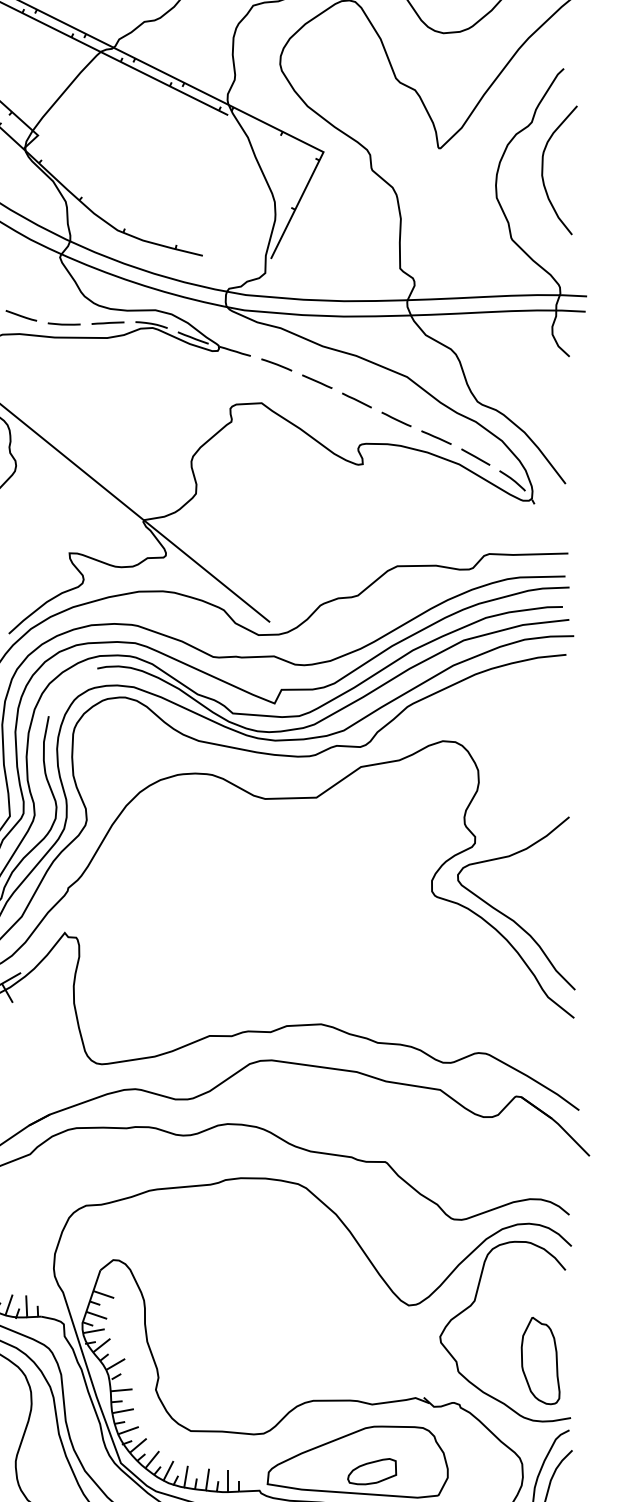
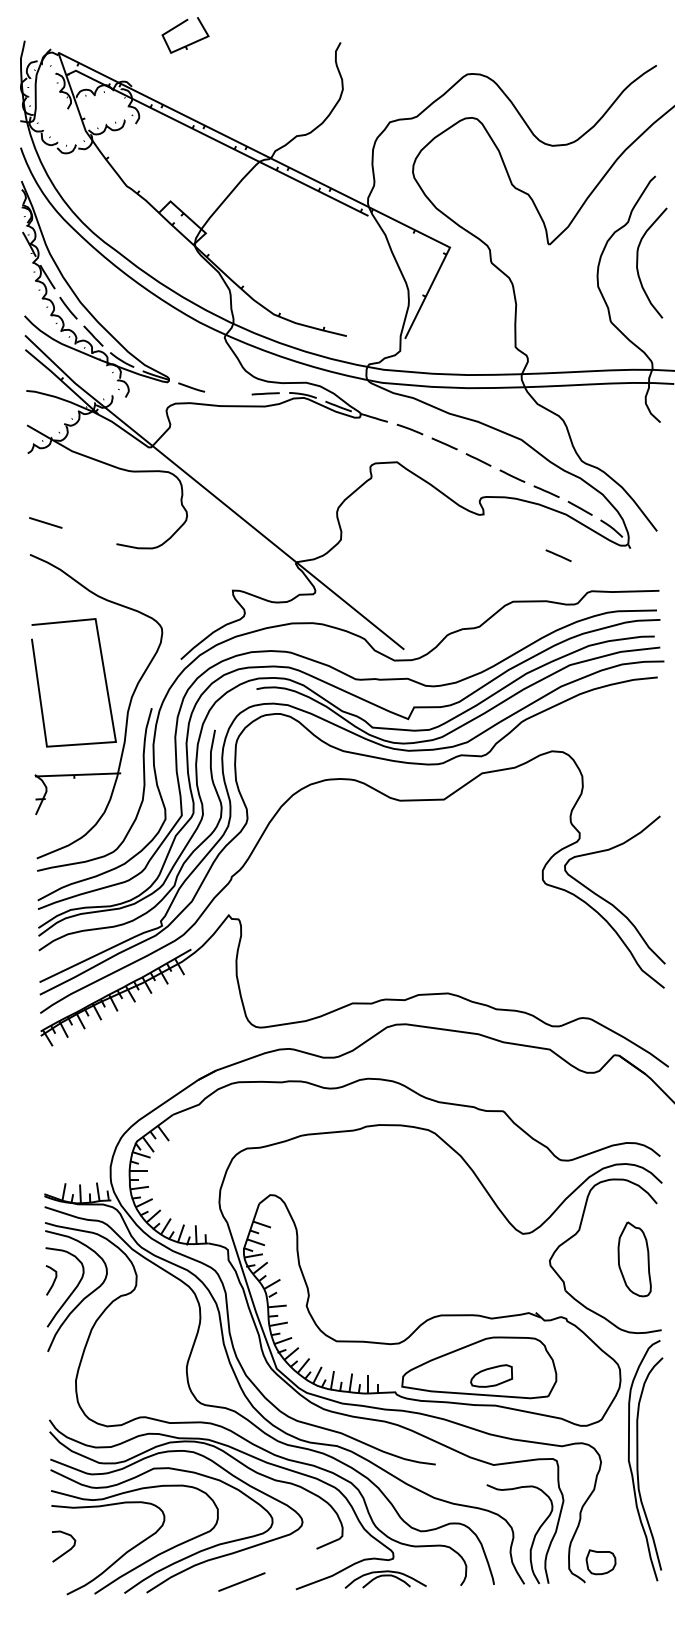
line: (64, 323) -> (228, 394), removed
line: (450, 512) -> (558, 555), added
part: (540, 1361) -> (634, 1259), moved

